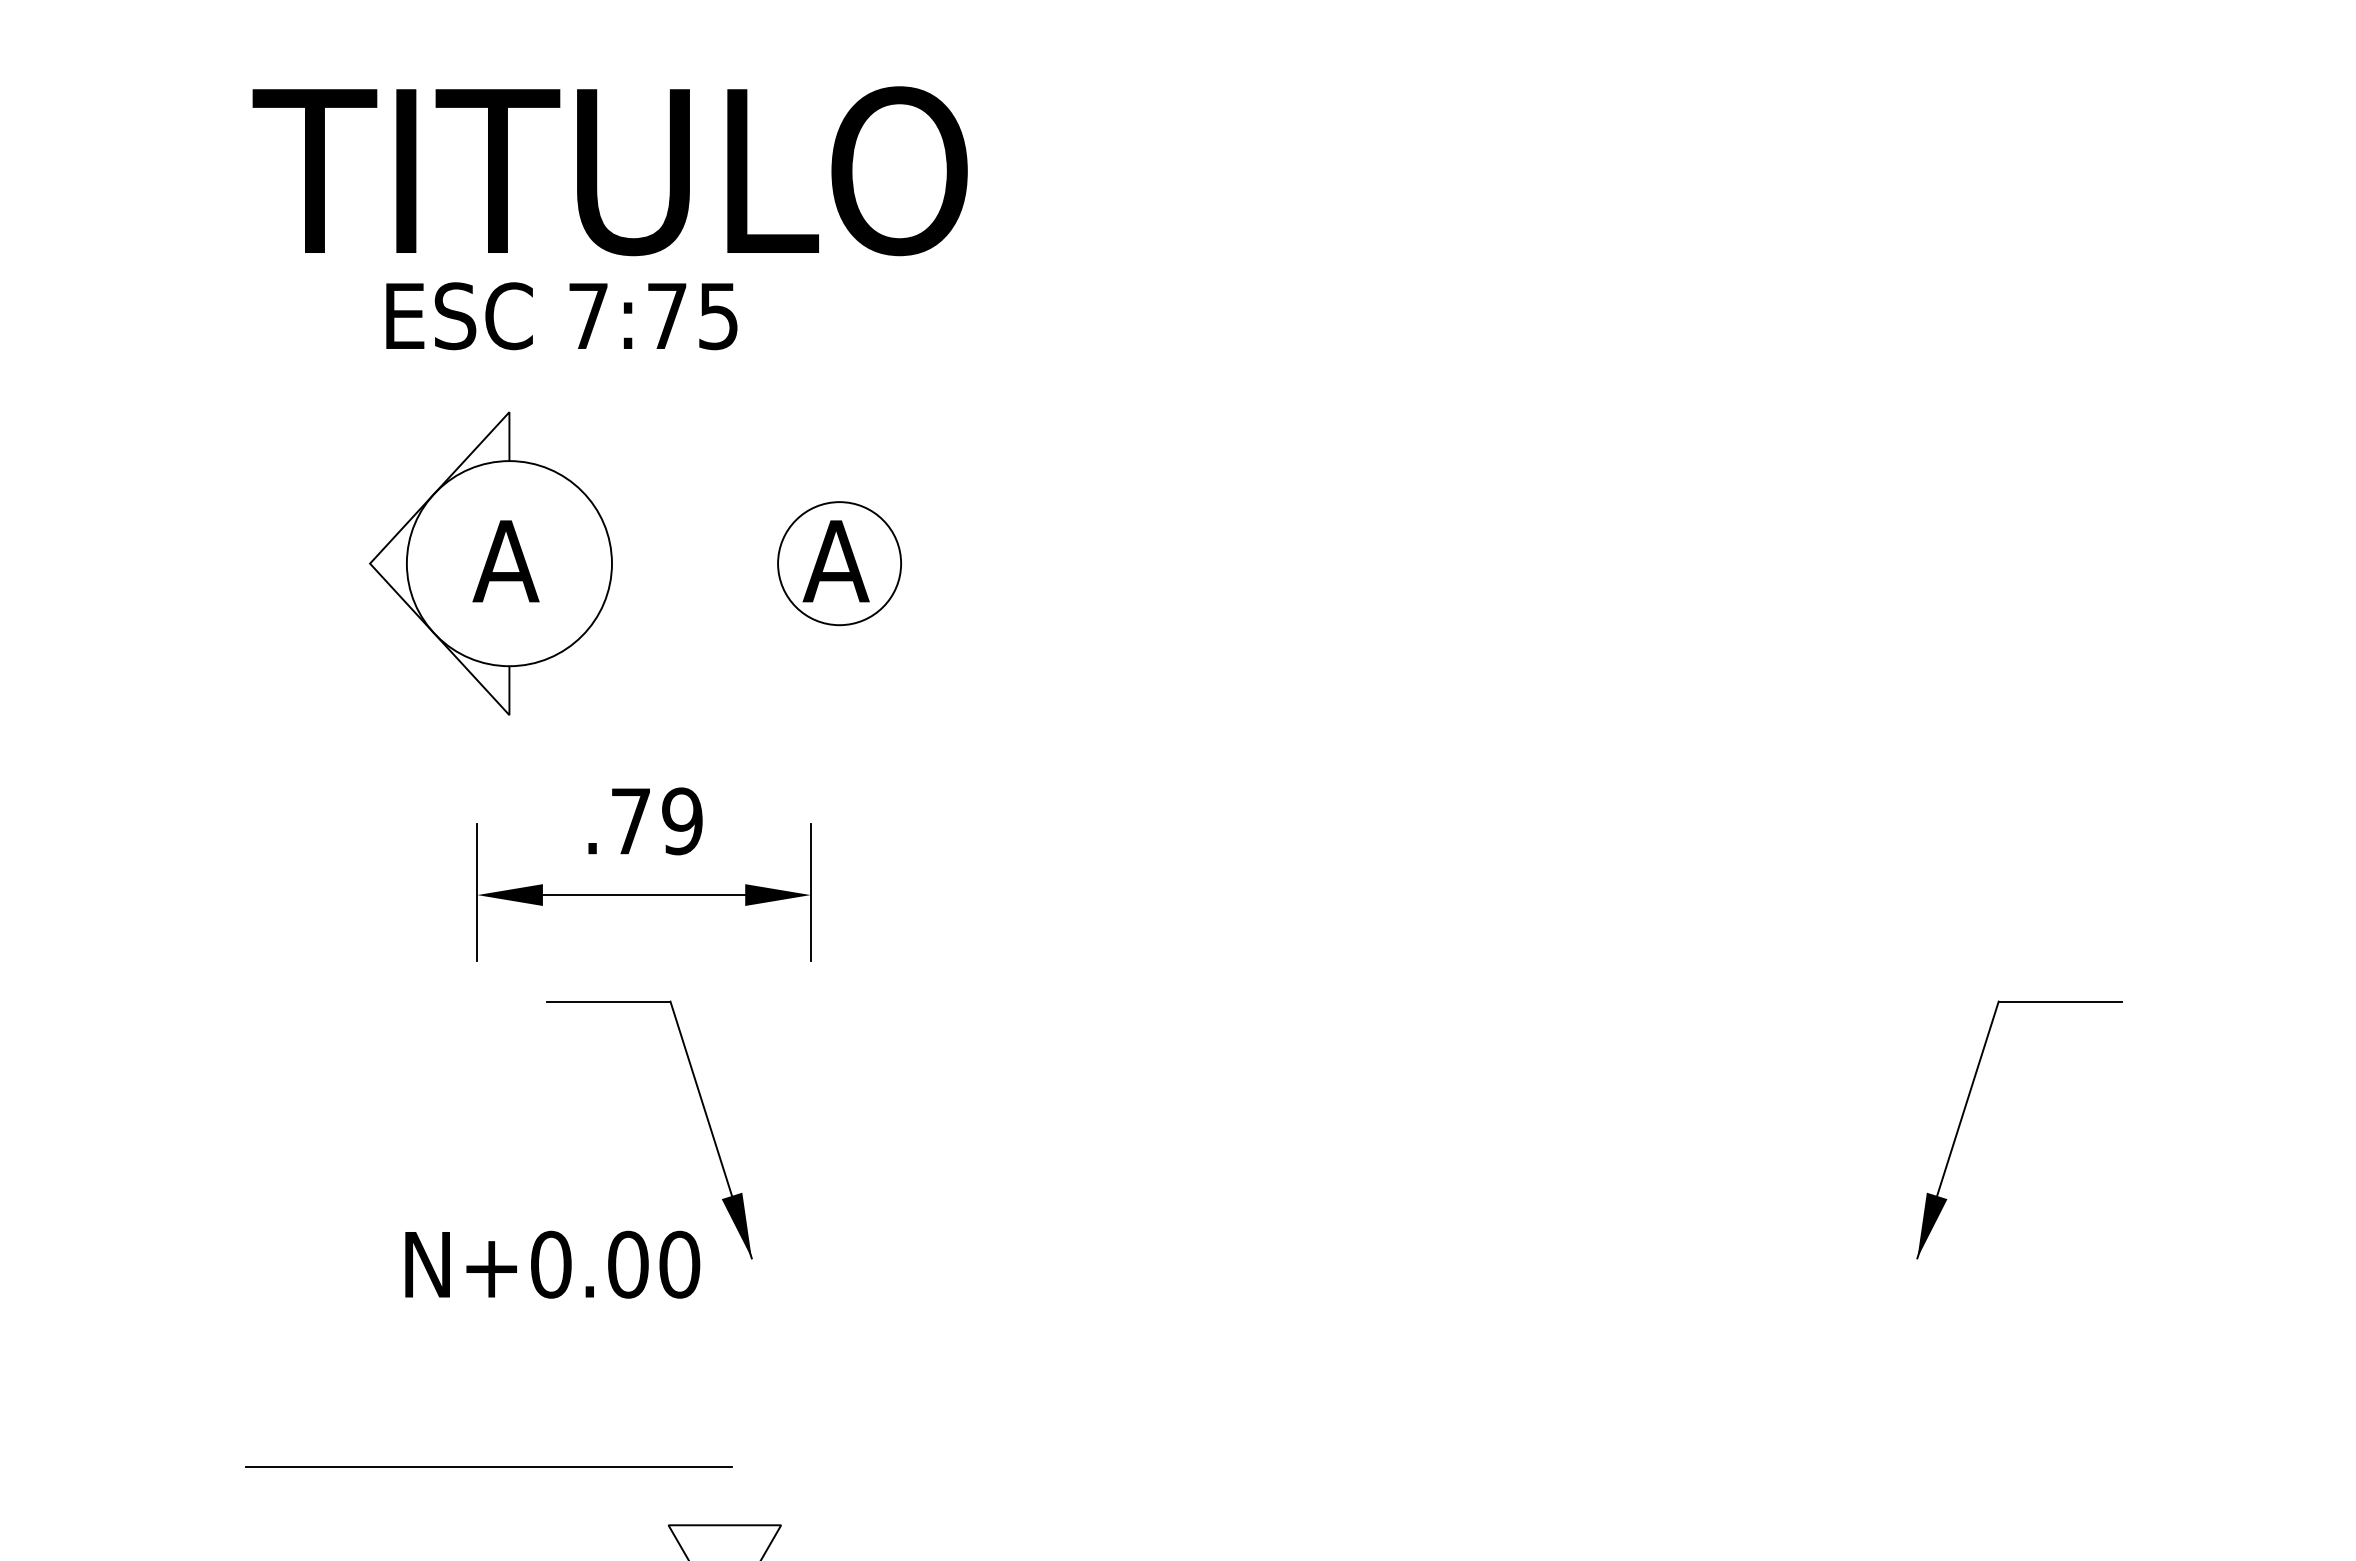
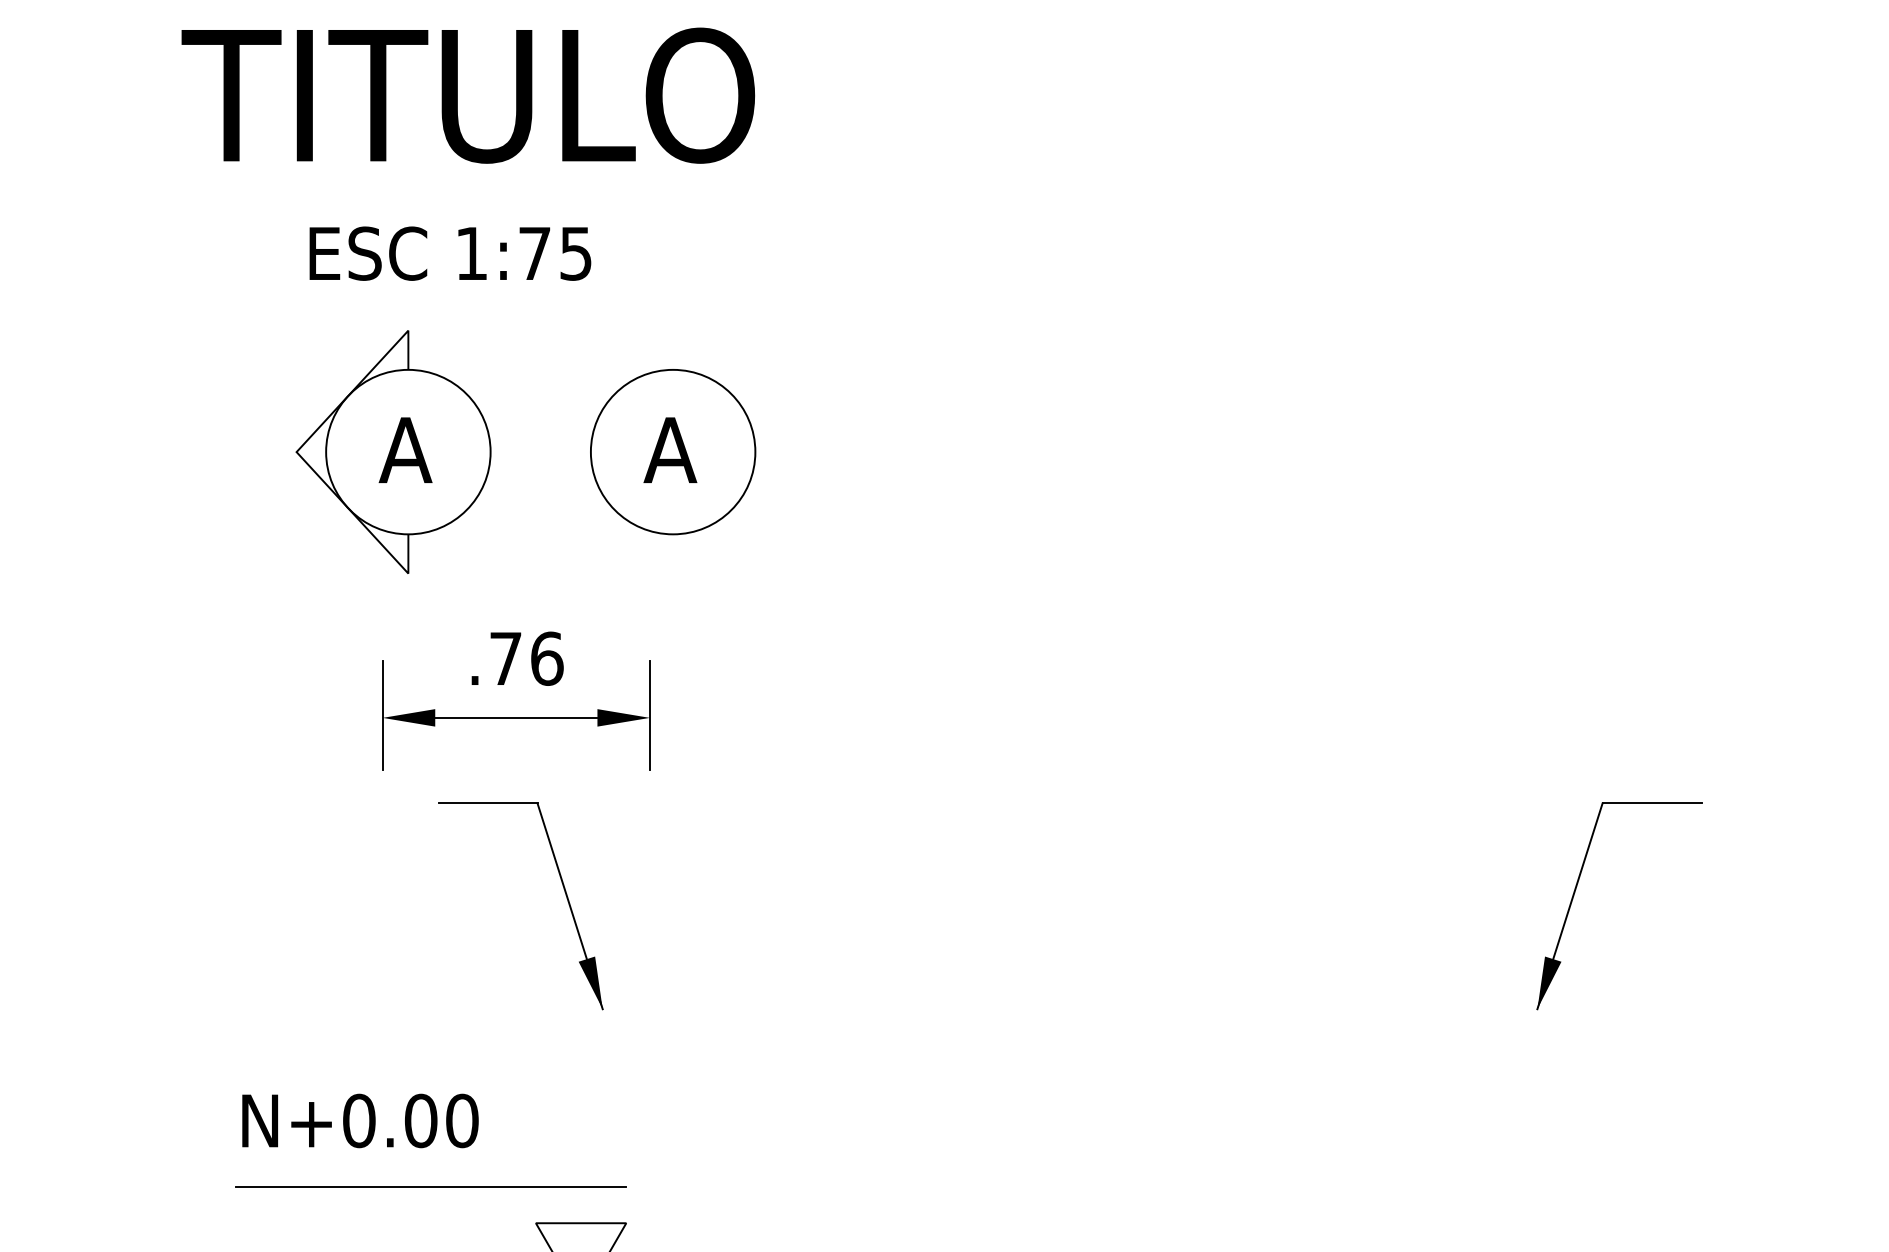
text: (609, 171) -> (467, 95), moved
text: (588, 315) -> (471, 253), 7:75 -> 1:75
circle: (839, 563) -> (673, 451), size x1.67
text: (682, 821) -> (547, 658), .79 -> .76
text: (552, 1264) -> (360, 1120), moved
line: (488, 1466) -> (430, 1186), moved

